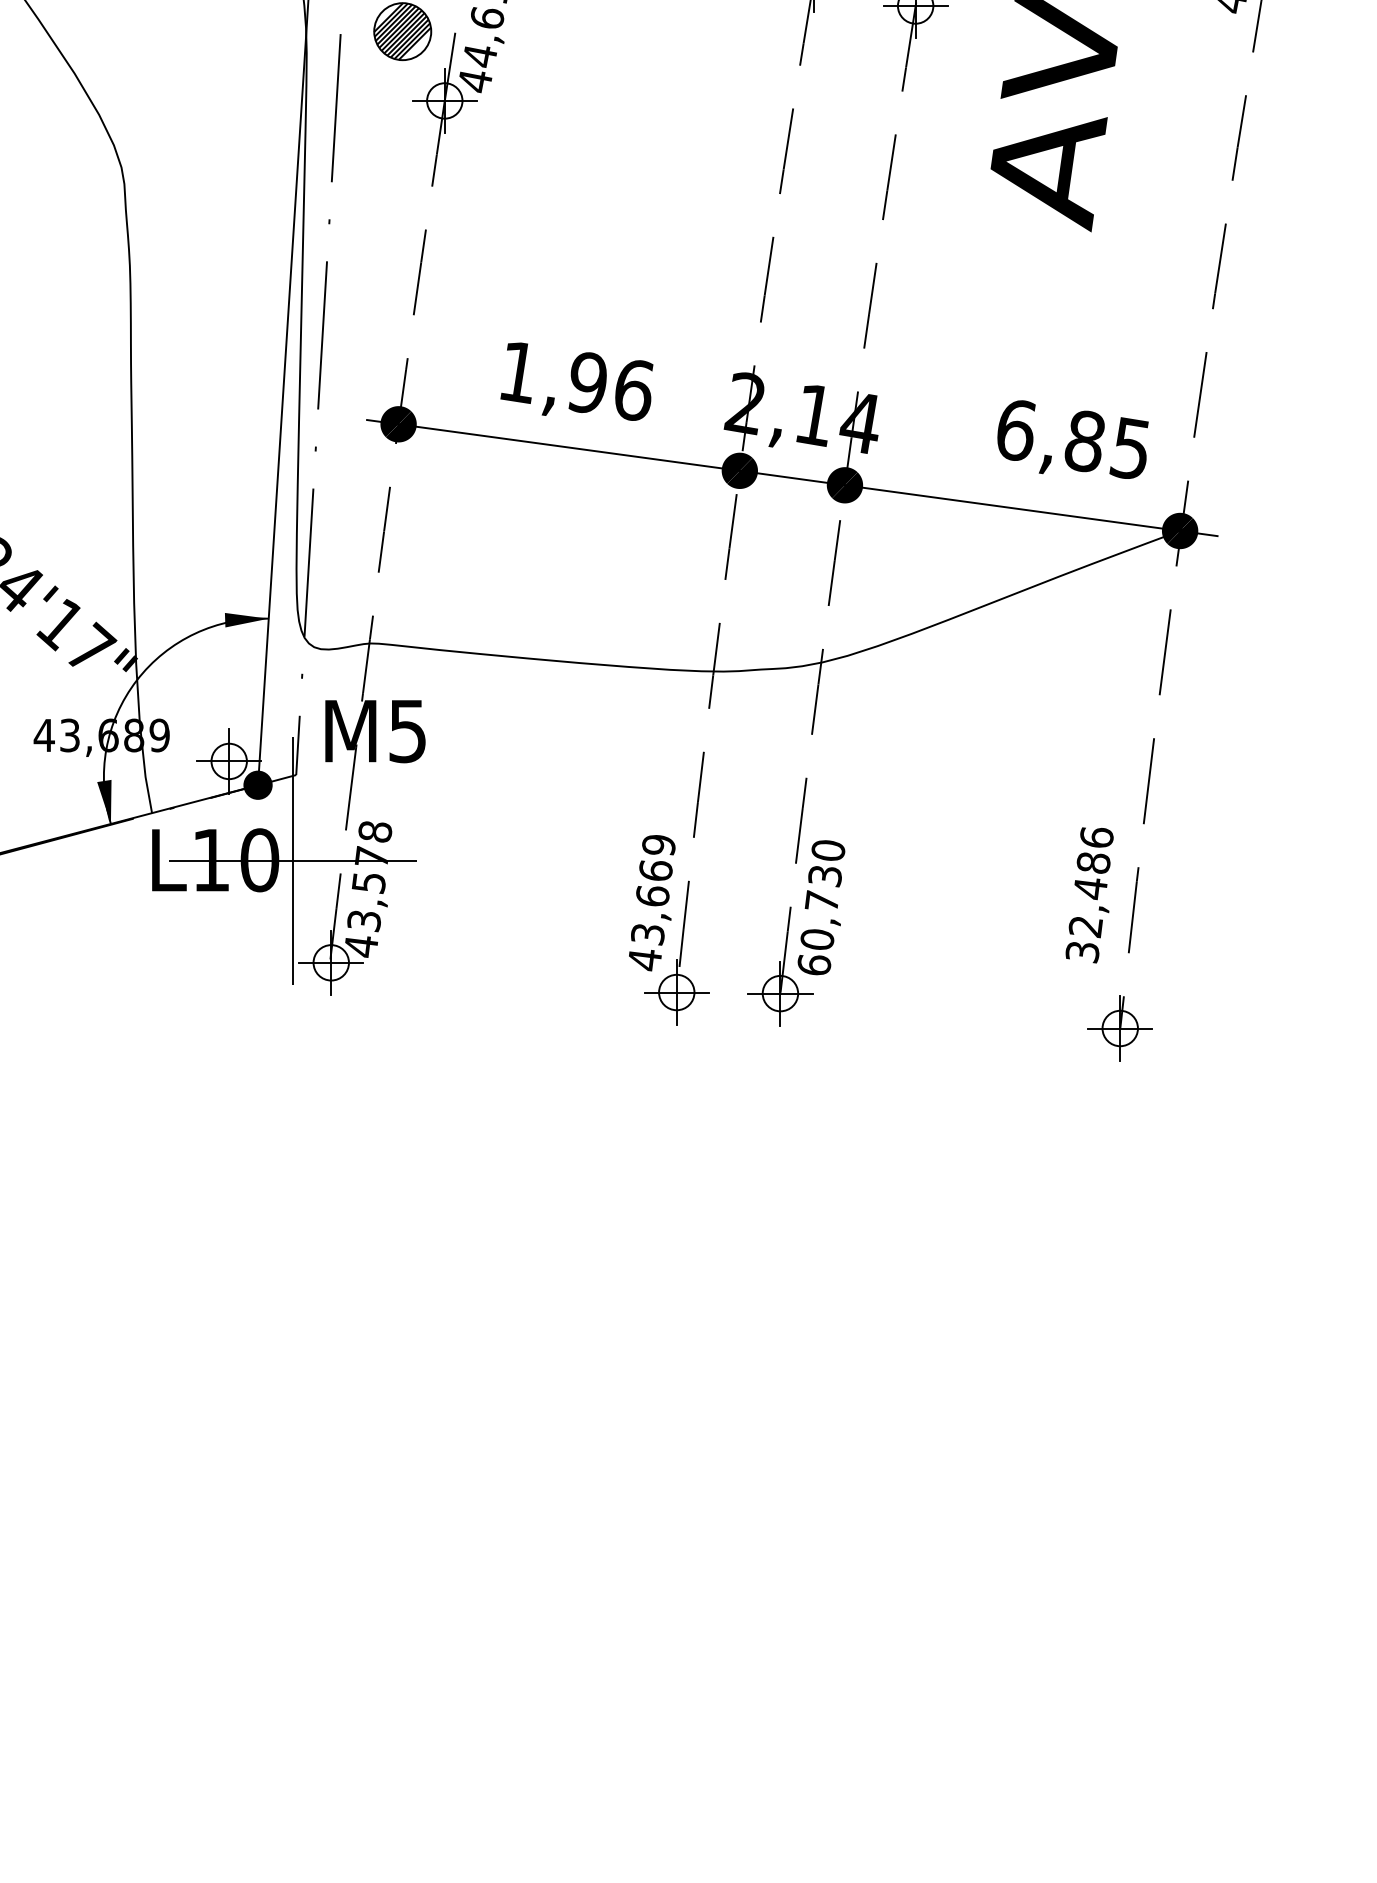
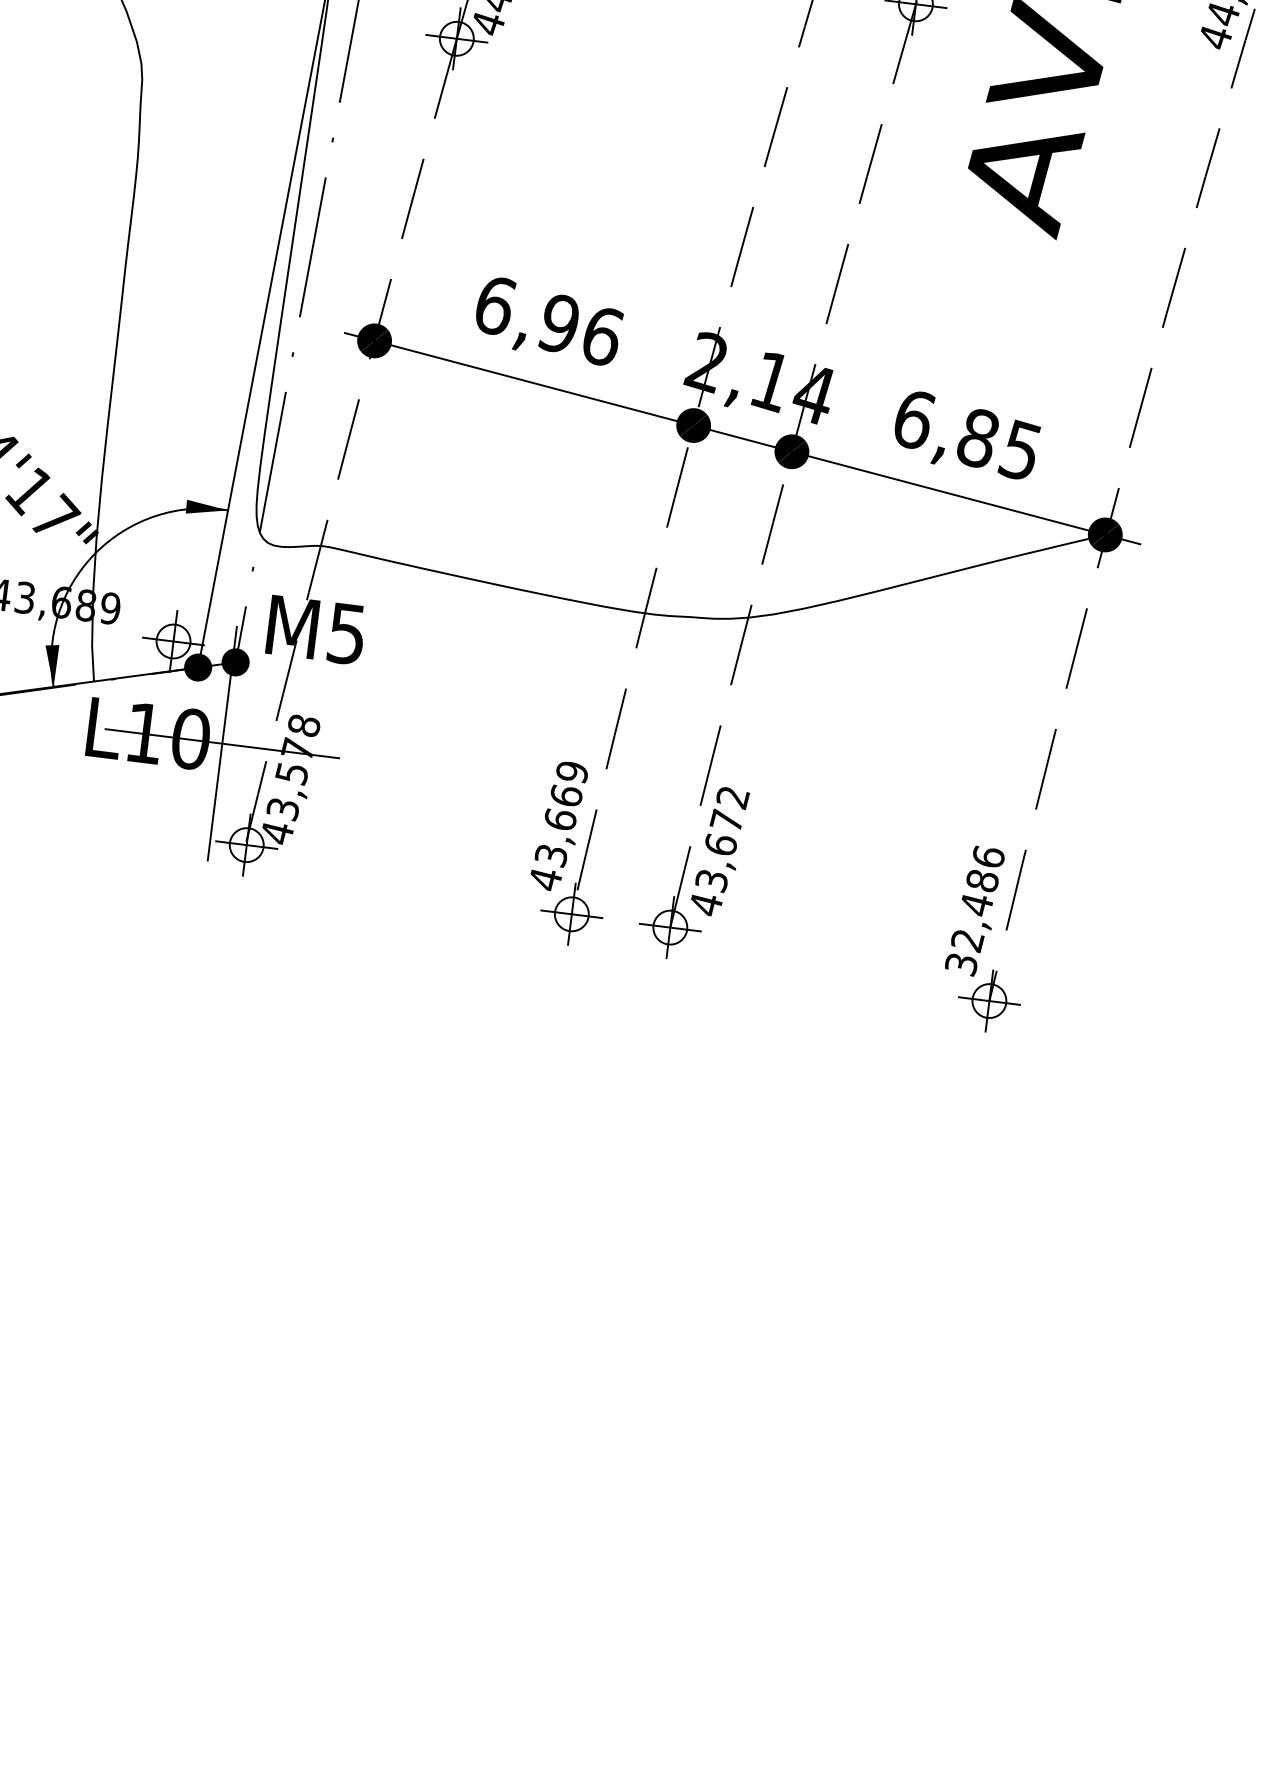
text: (519, 372) -> (495, 305), 1,96 -> 6,96
text: (1072, 439) -> (966, 435), moved
fill: (295, 774) -> (235, 661), added
text: (1089, 895) -> (974, 911), moved
text: (821, 908) -> (719, 851), 60,730 -> 43,672

